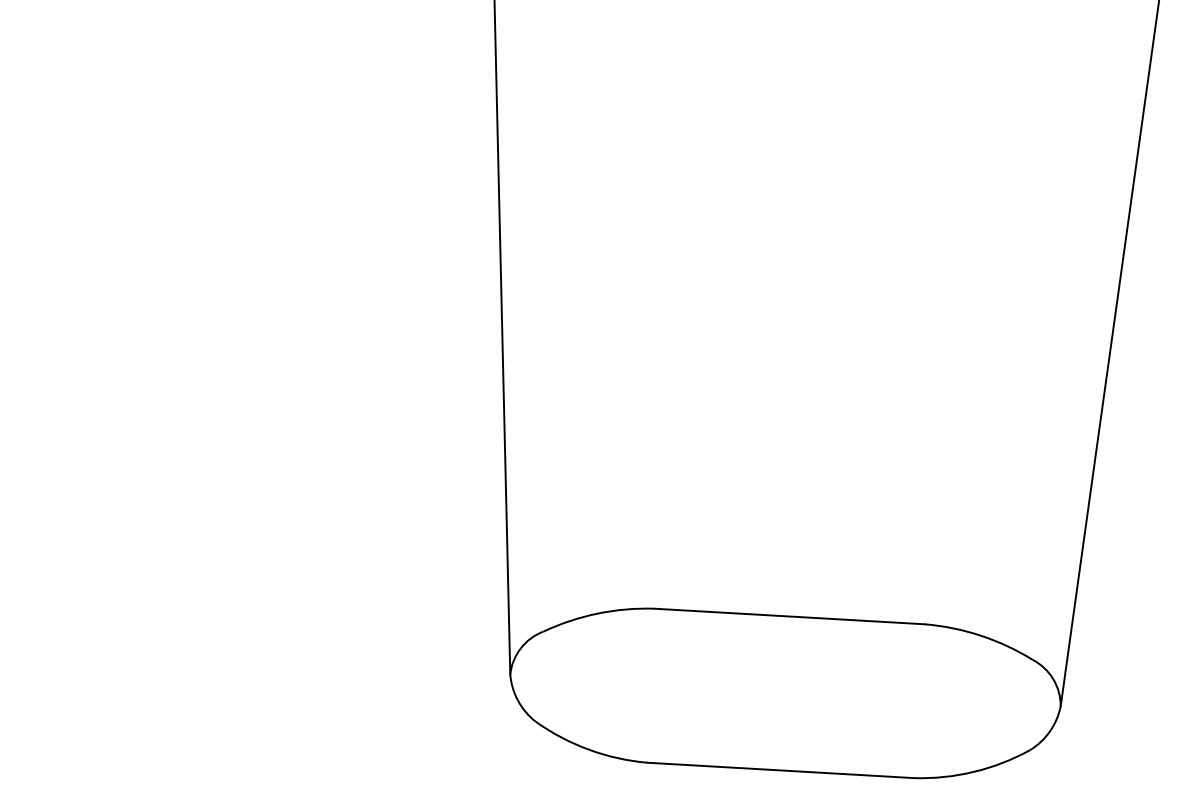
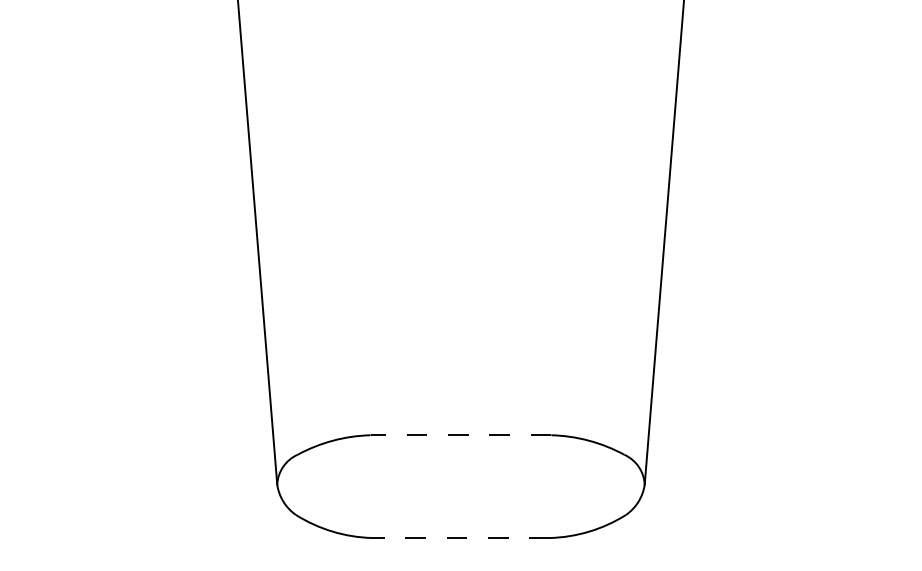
line: (788, 616) -> (460, 435), solid -> dashed
line: (781, 771) -> (461, 538), solid -> dashed

